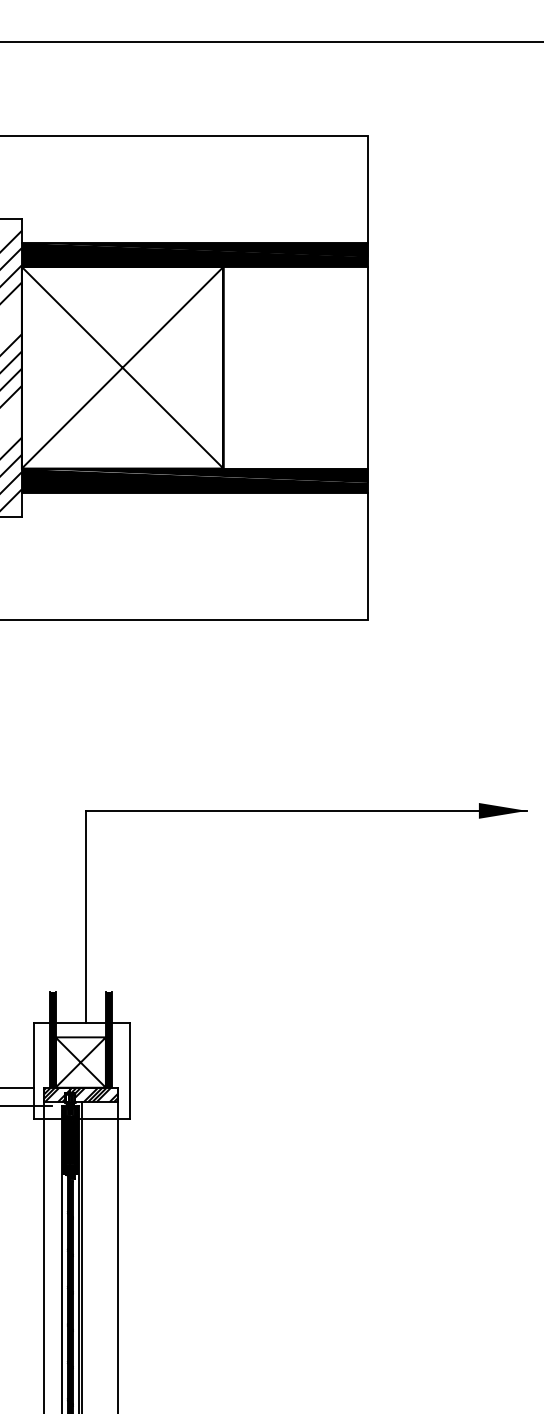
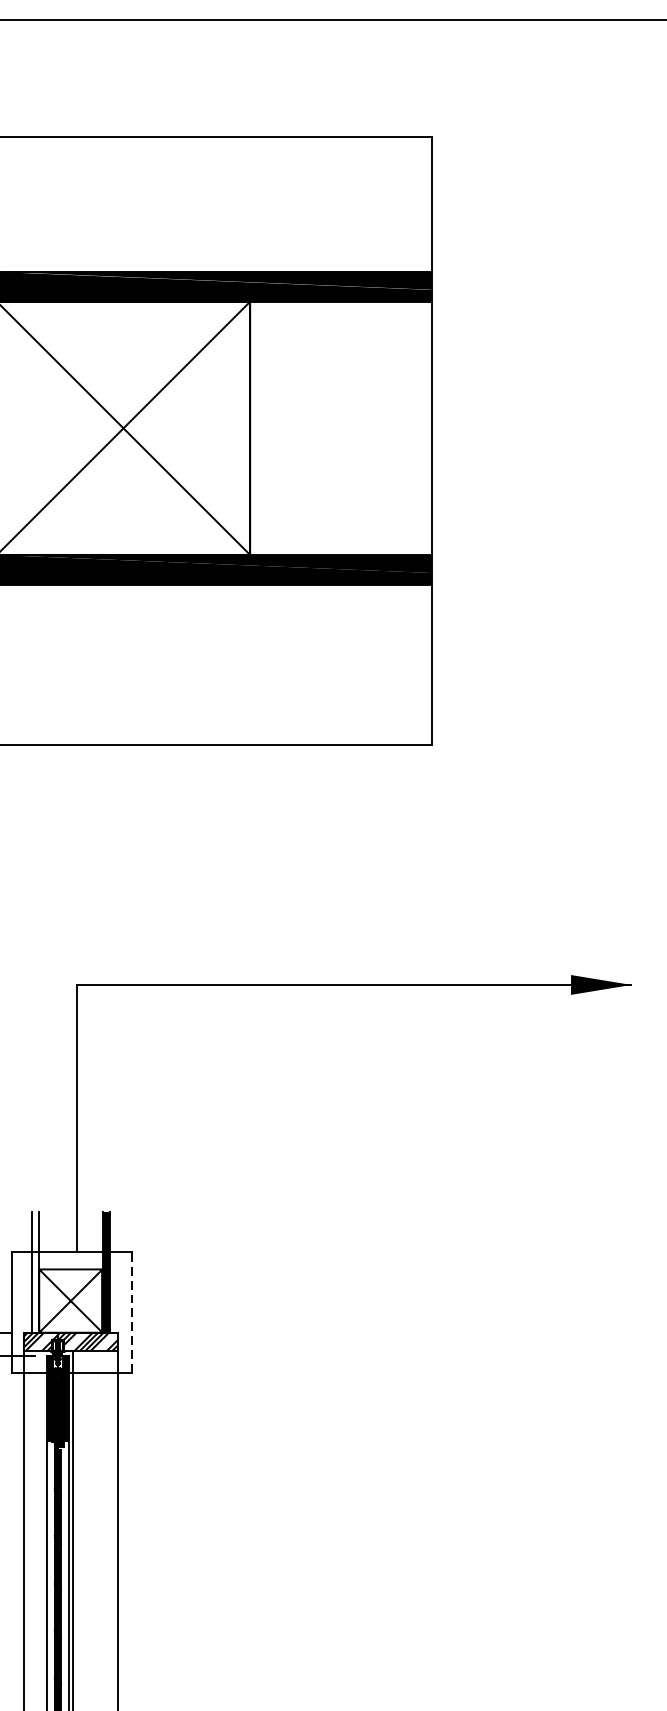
fill: (52, 1039) -> (35, 1272), removed
line: (129, 1071) -> (132, 1312), solid -> dashed

